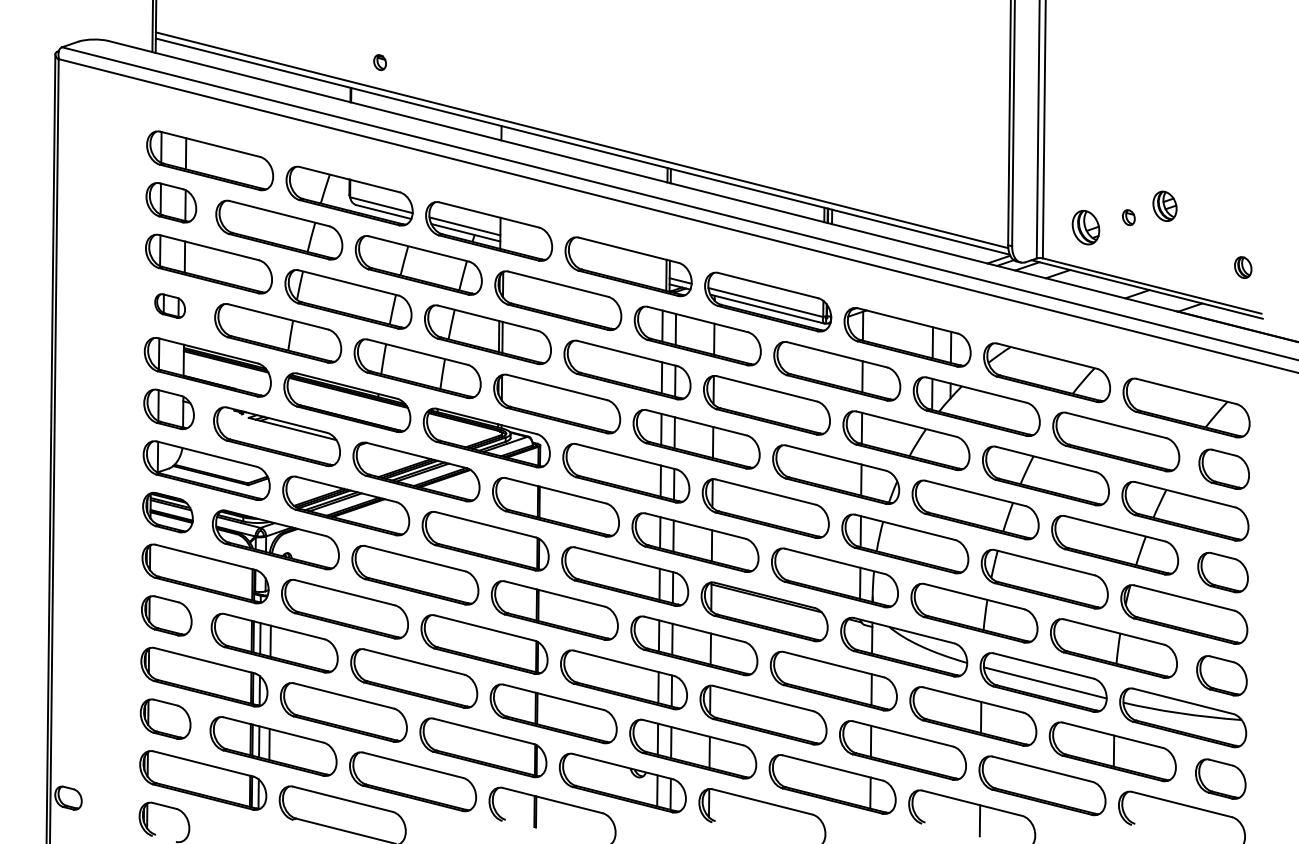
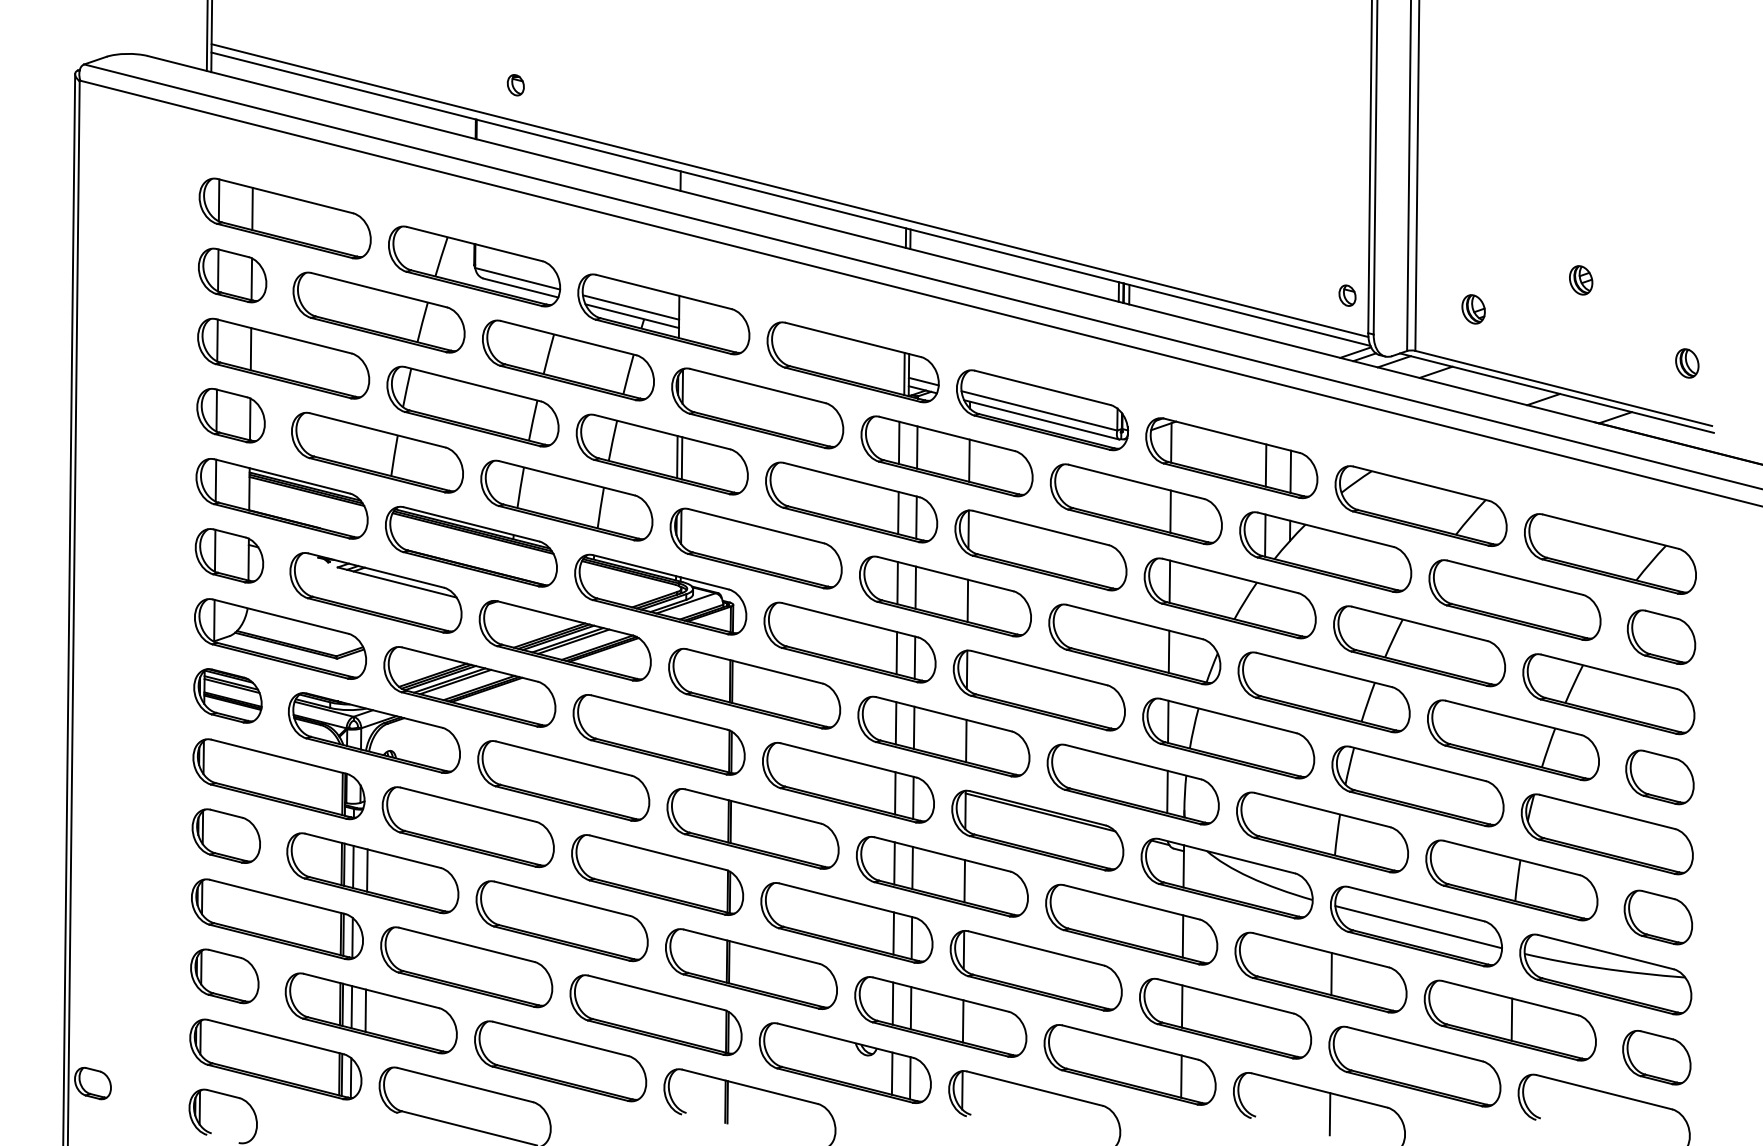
part: (1164, 206) -> (1580, 280), size x0.71
part: (1128, 217) -> (1347, 295), moved
part: (1085, 227) -> (1473, 309), size x0.62
part: (169, 305) -> (230, 414), size x1.67

